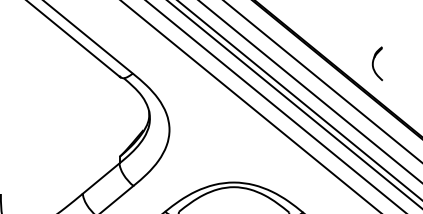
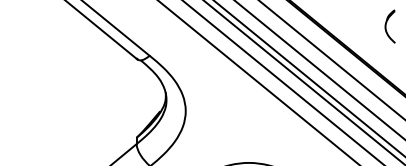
part: (376, 63) -> (389, 26), moved

